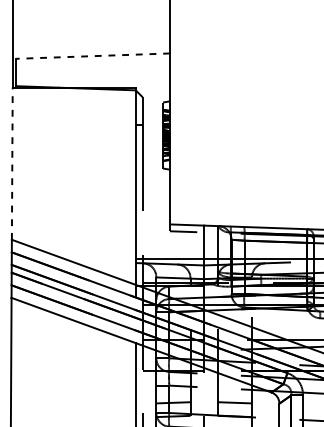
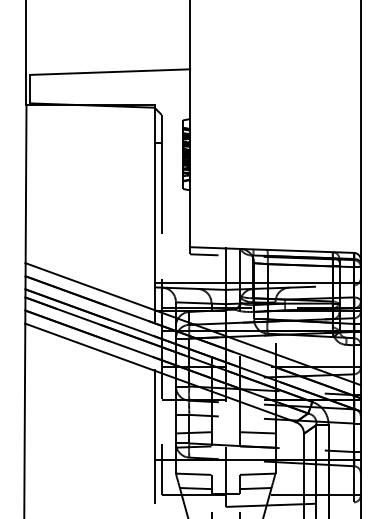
line: (92, 56) -> (109, 72), dashed -> solid
line: (12, 163) -> (26, 183), dashed -> solid

